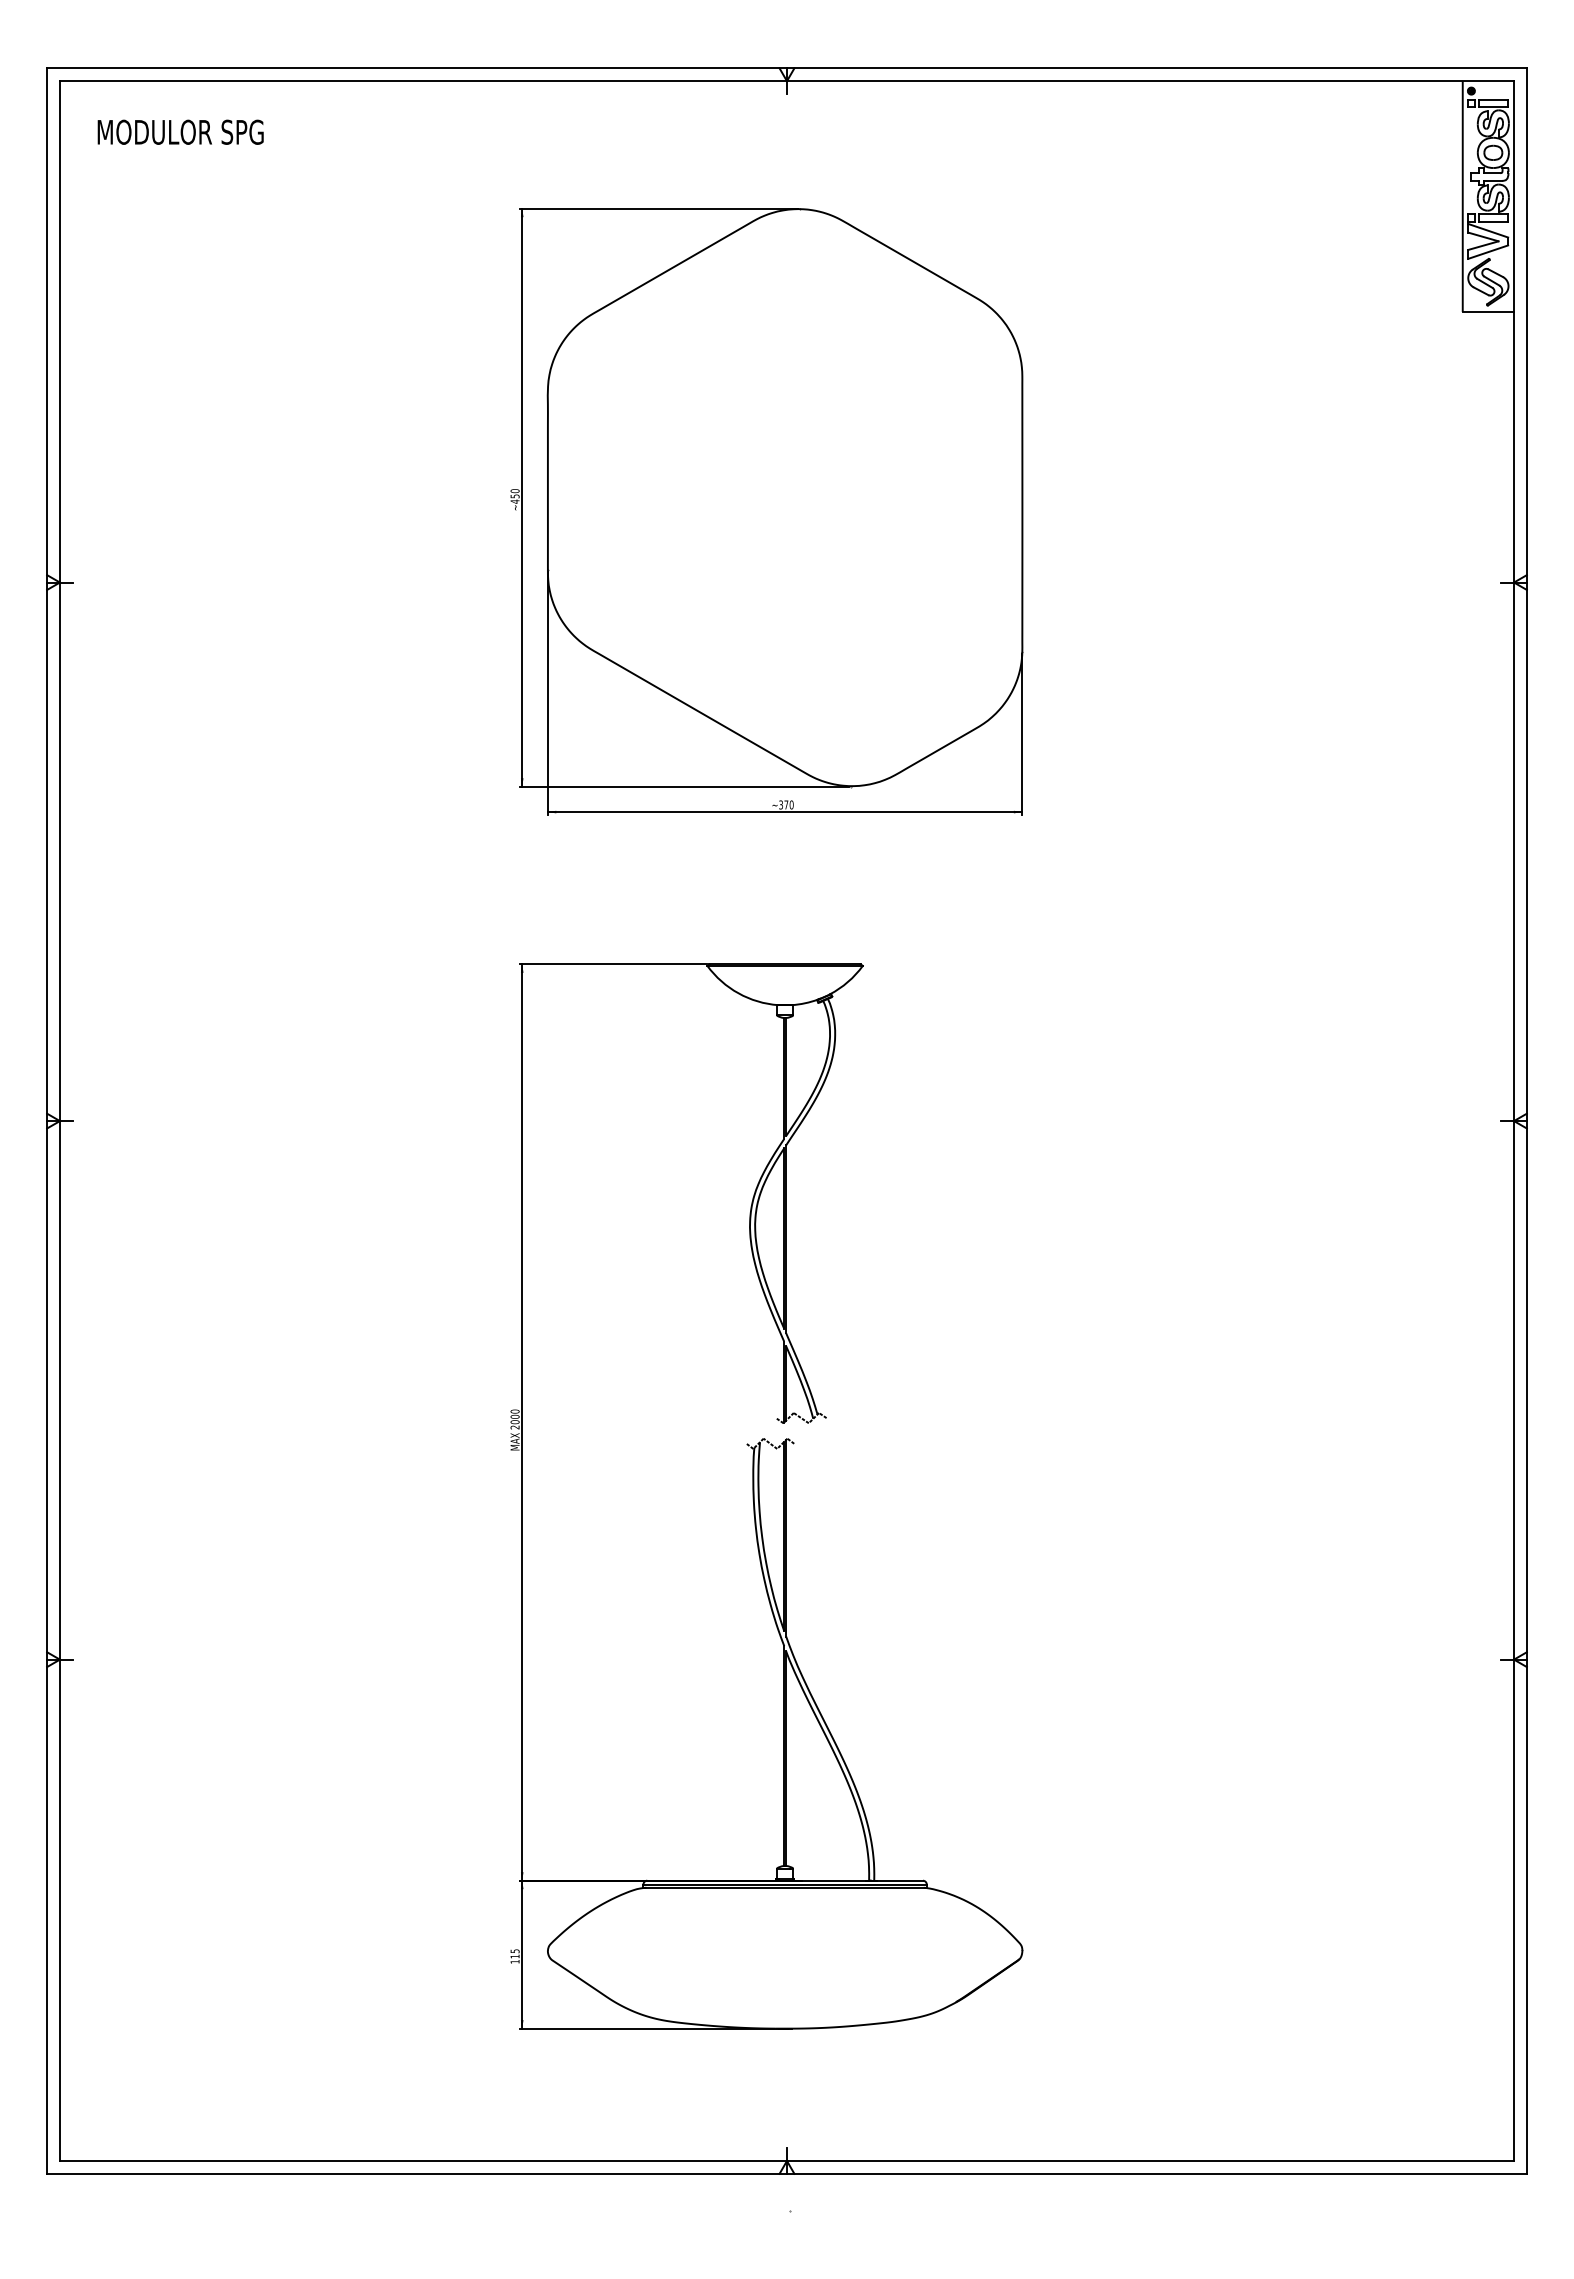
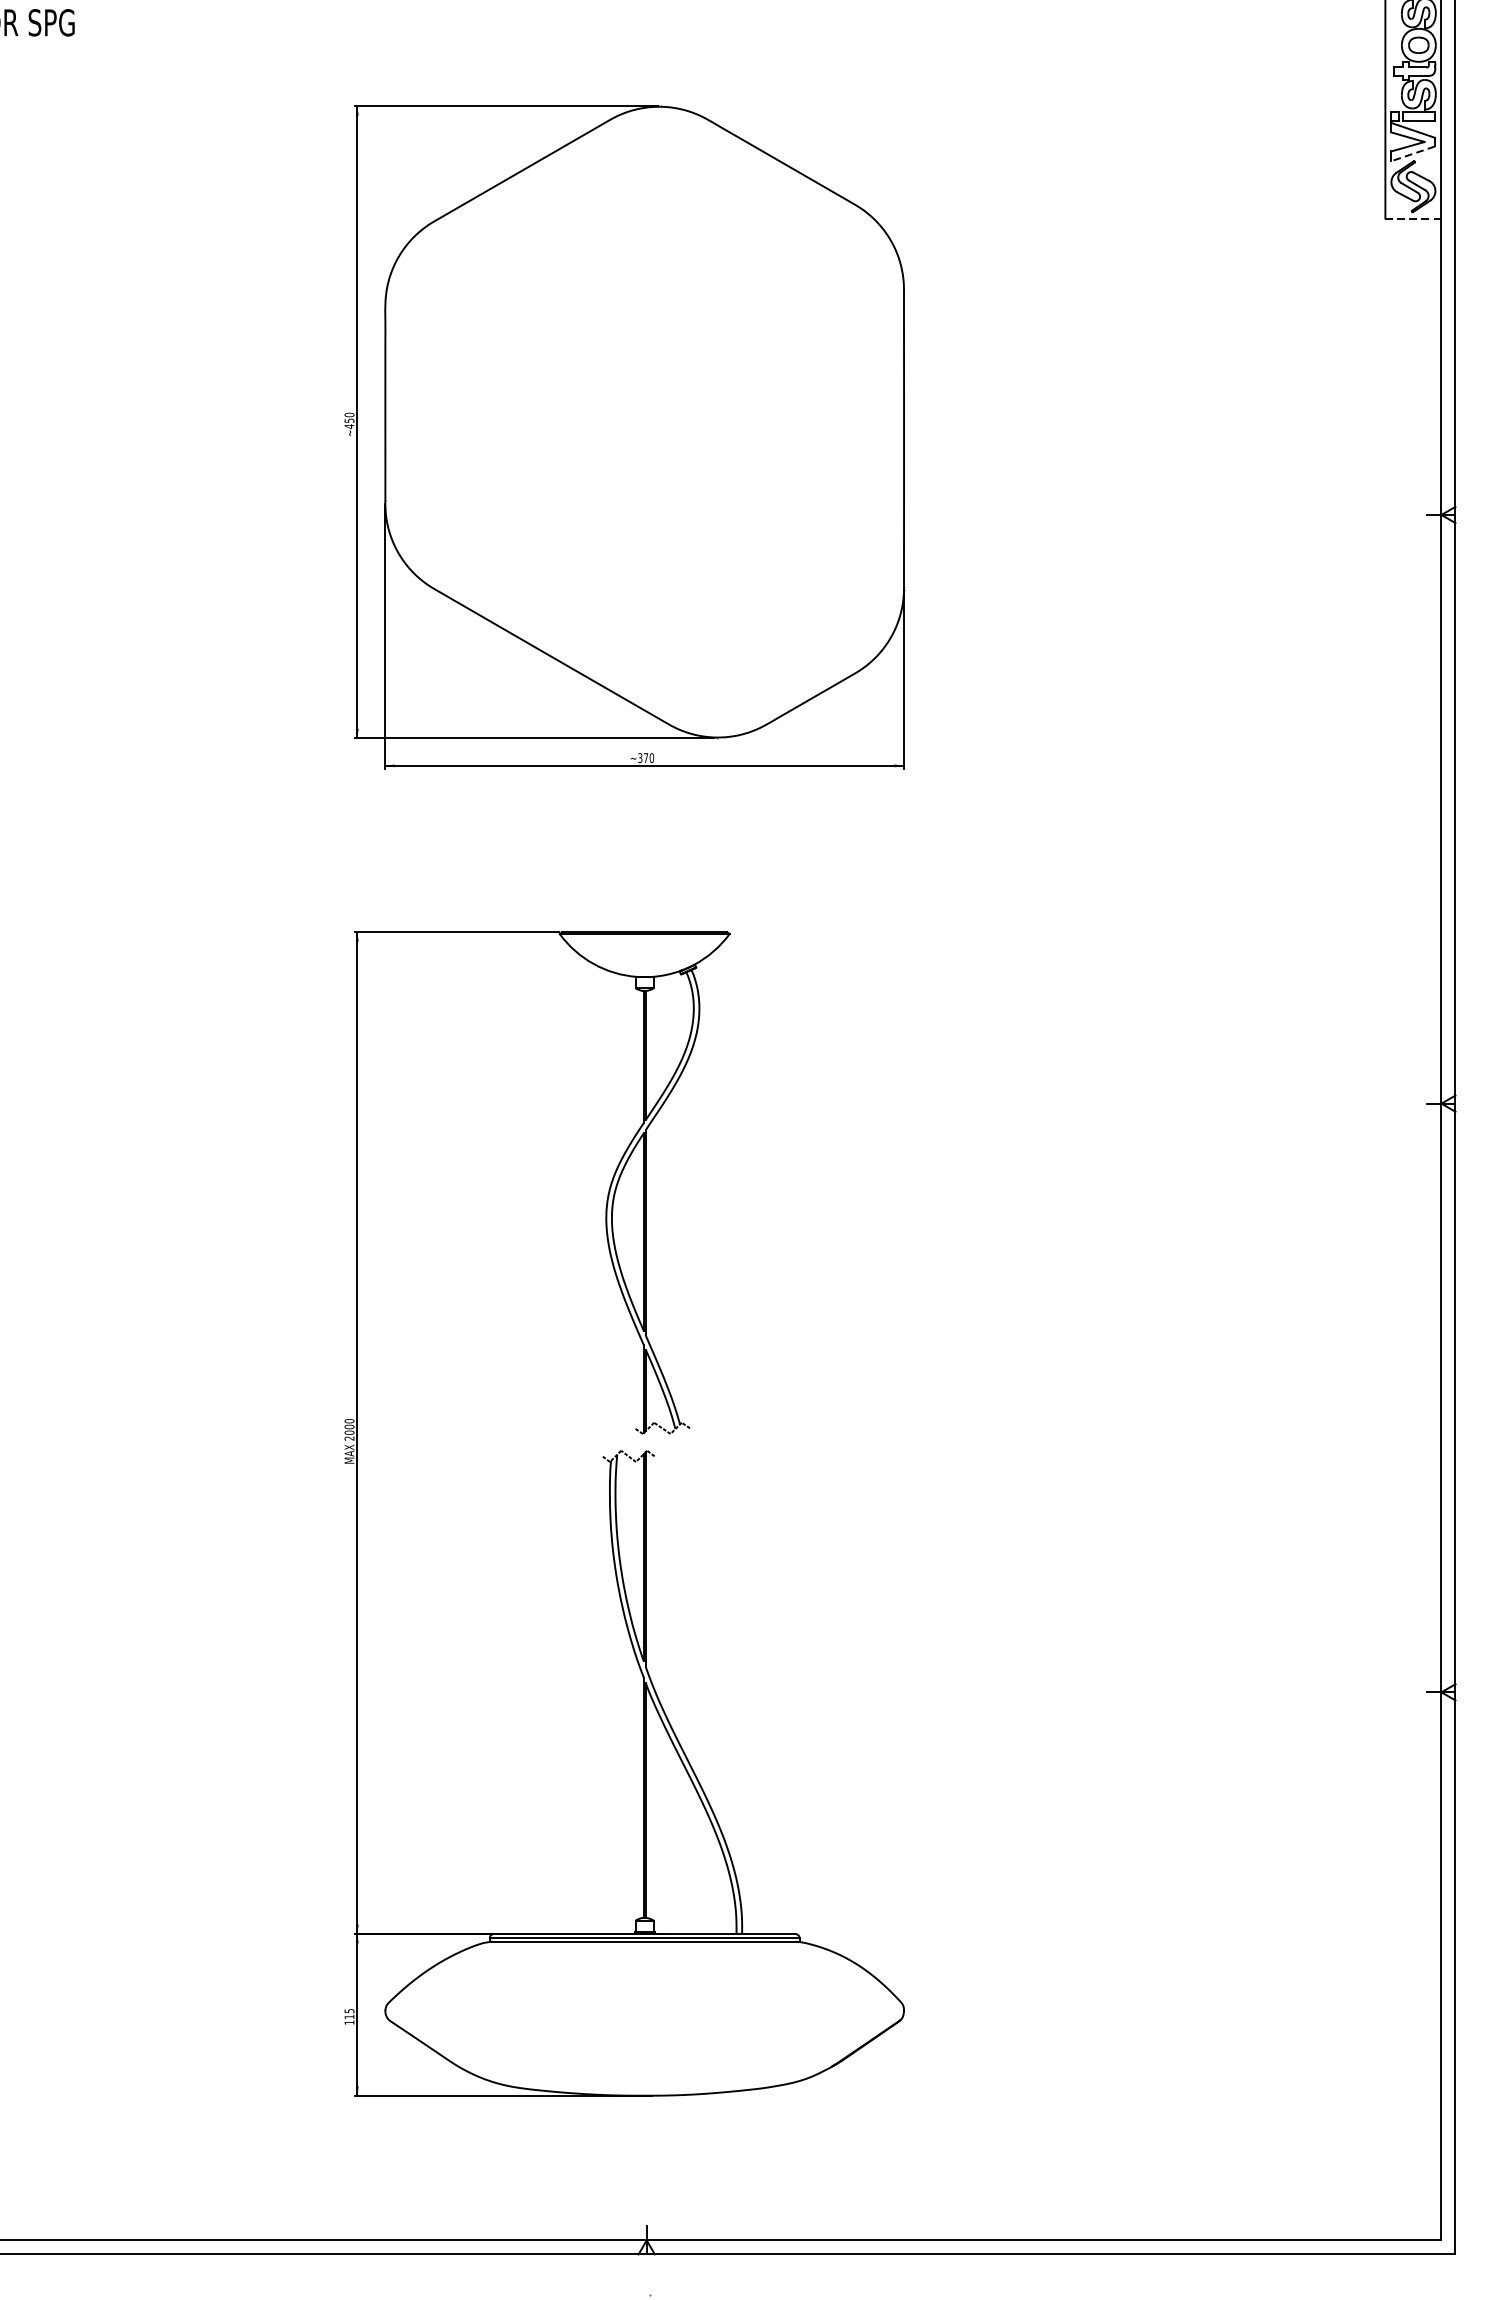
line: (1487, 252) -> (1412, 154), solid -> dashed
line: (1488, 311) -> (1413, 218), solid -> dashed

